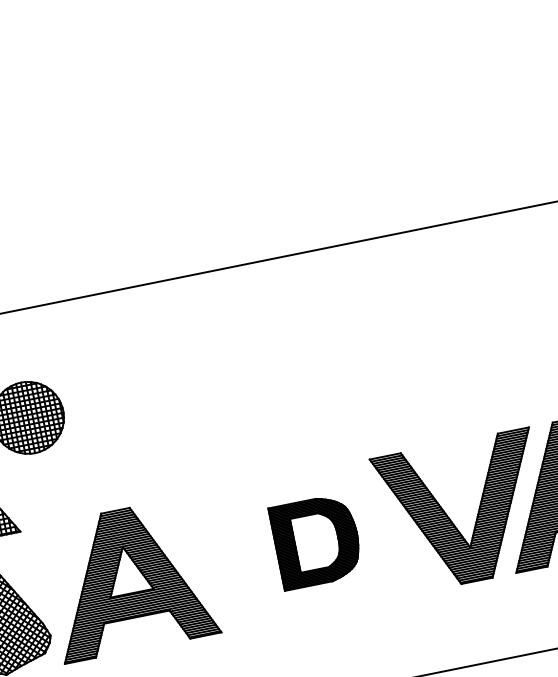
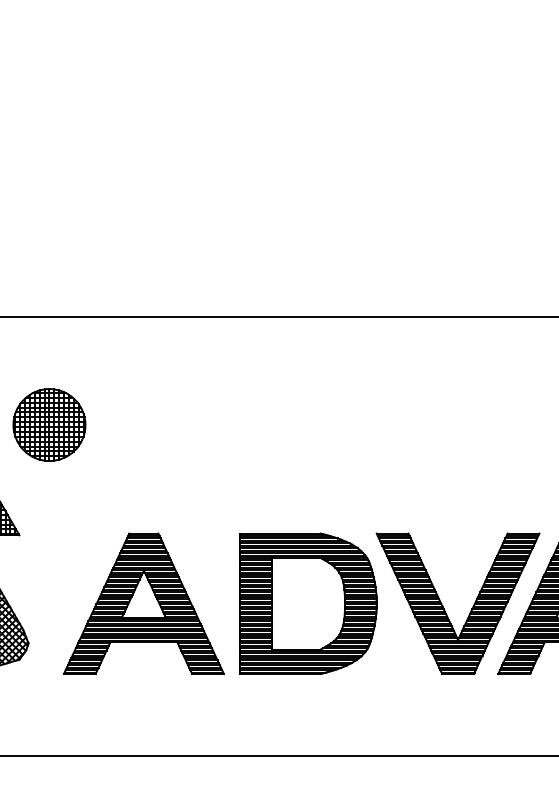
part: (316, 541) -> (308, 603), size x1.67
part: (128, 579) -> (143, 603), moved

